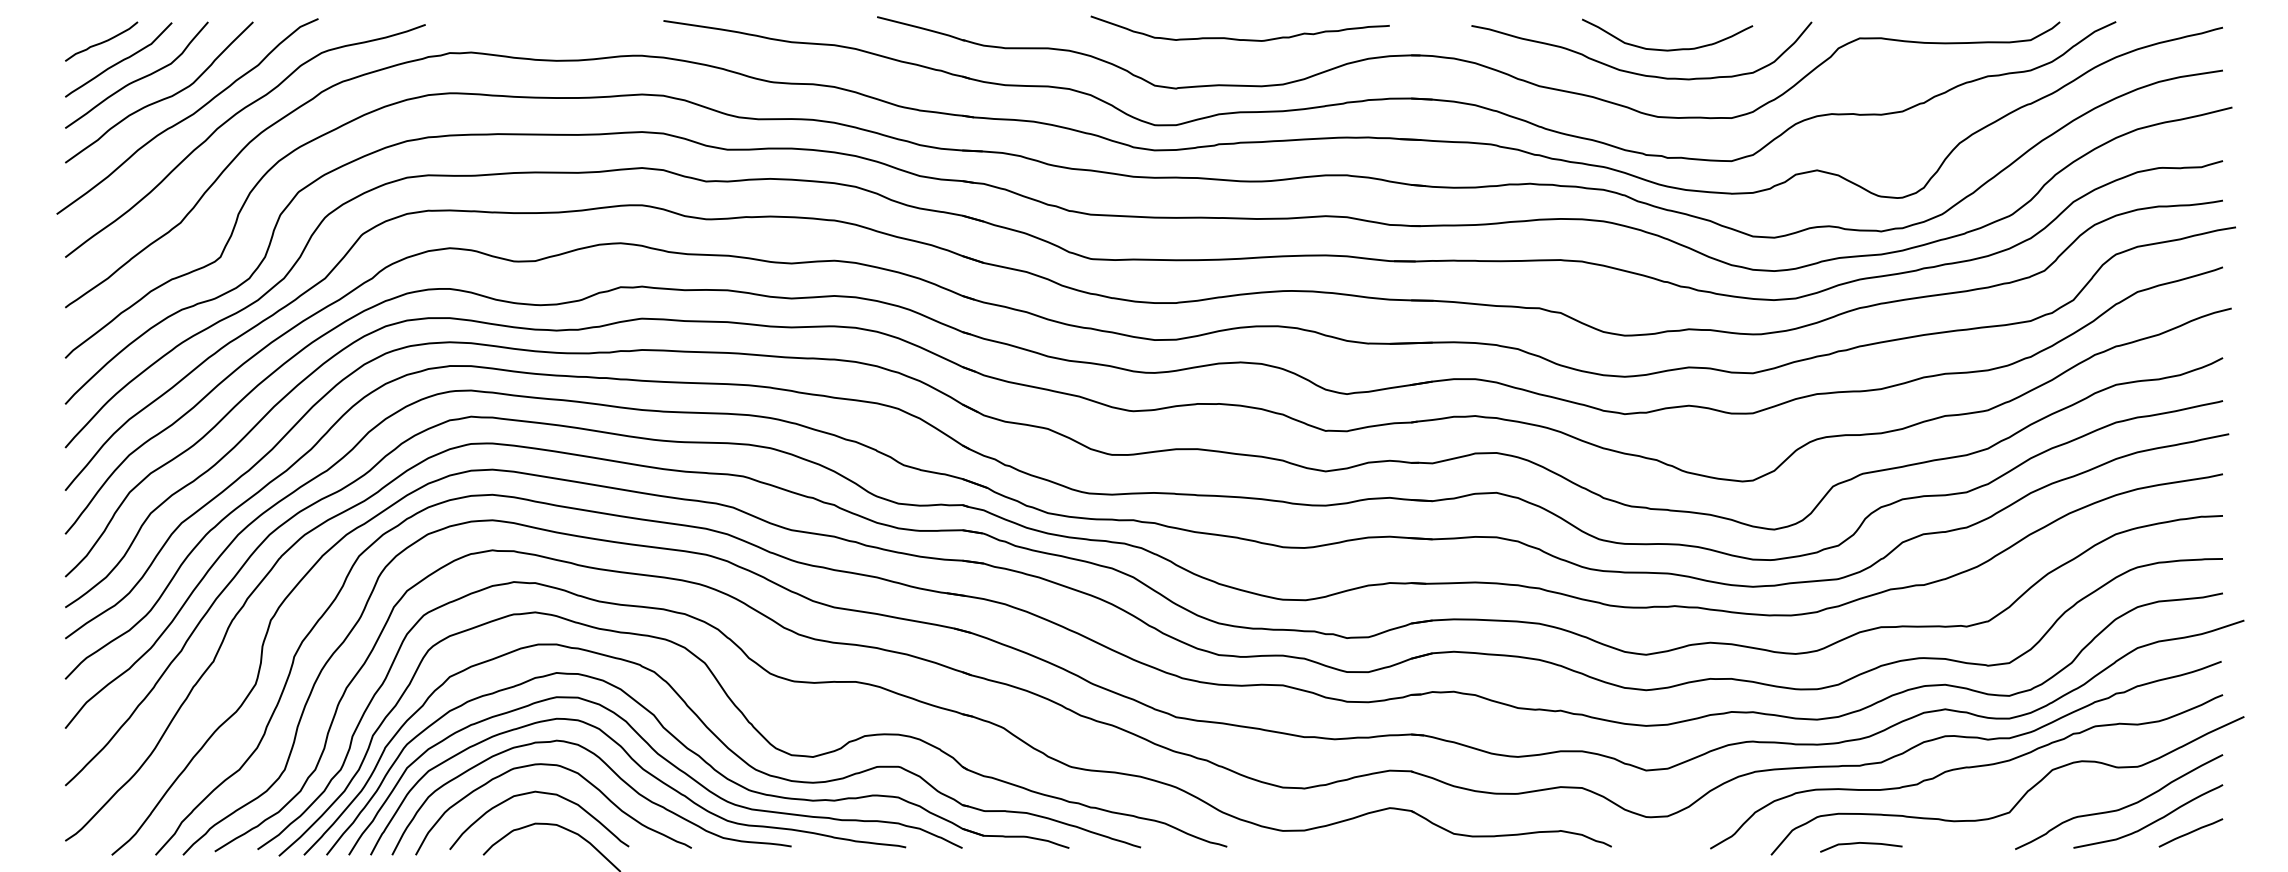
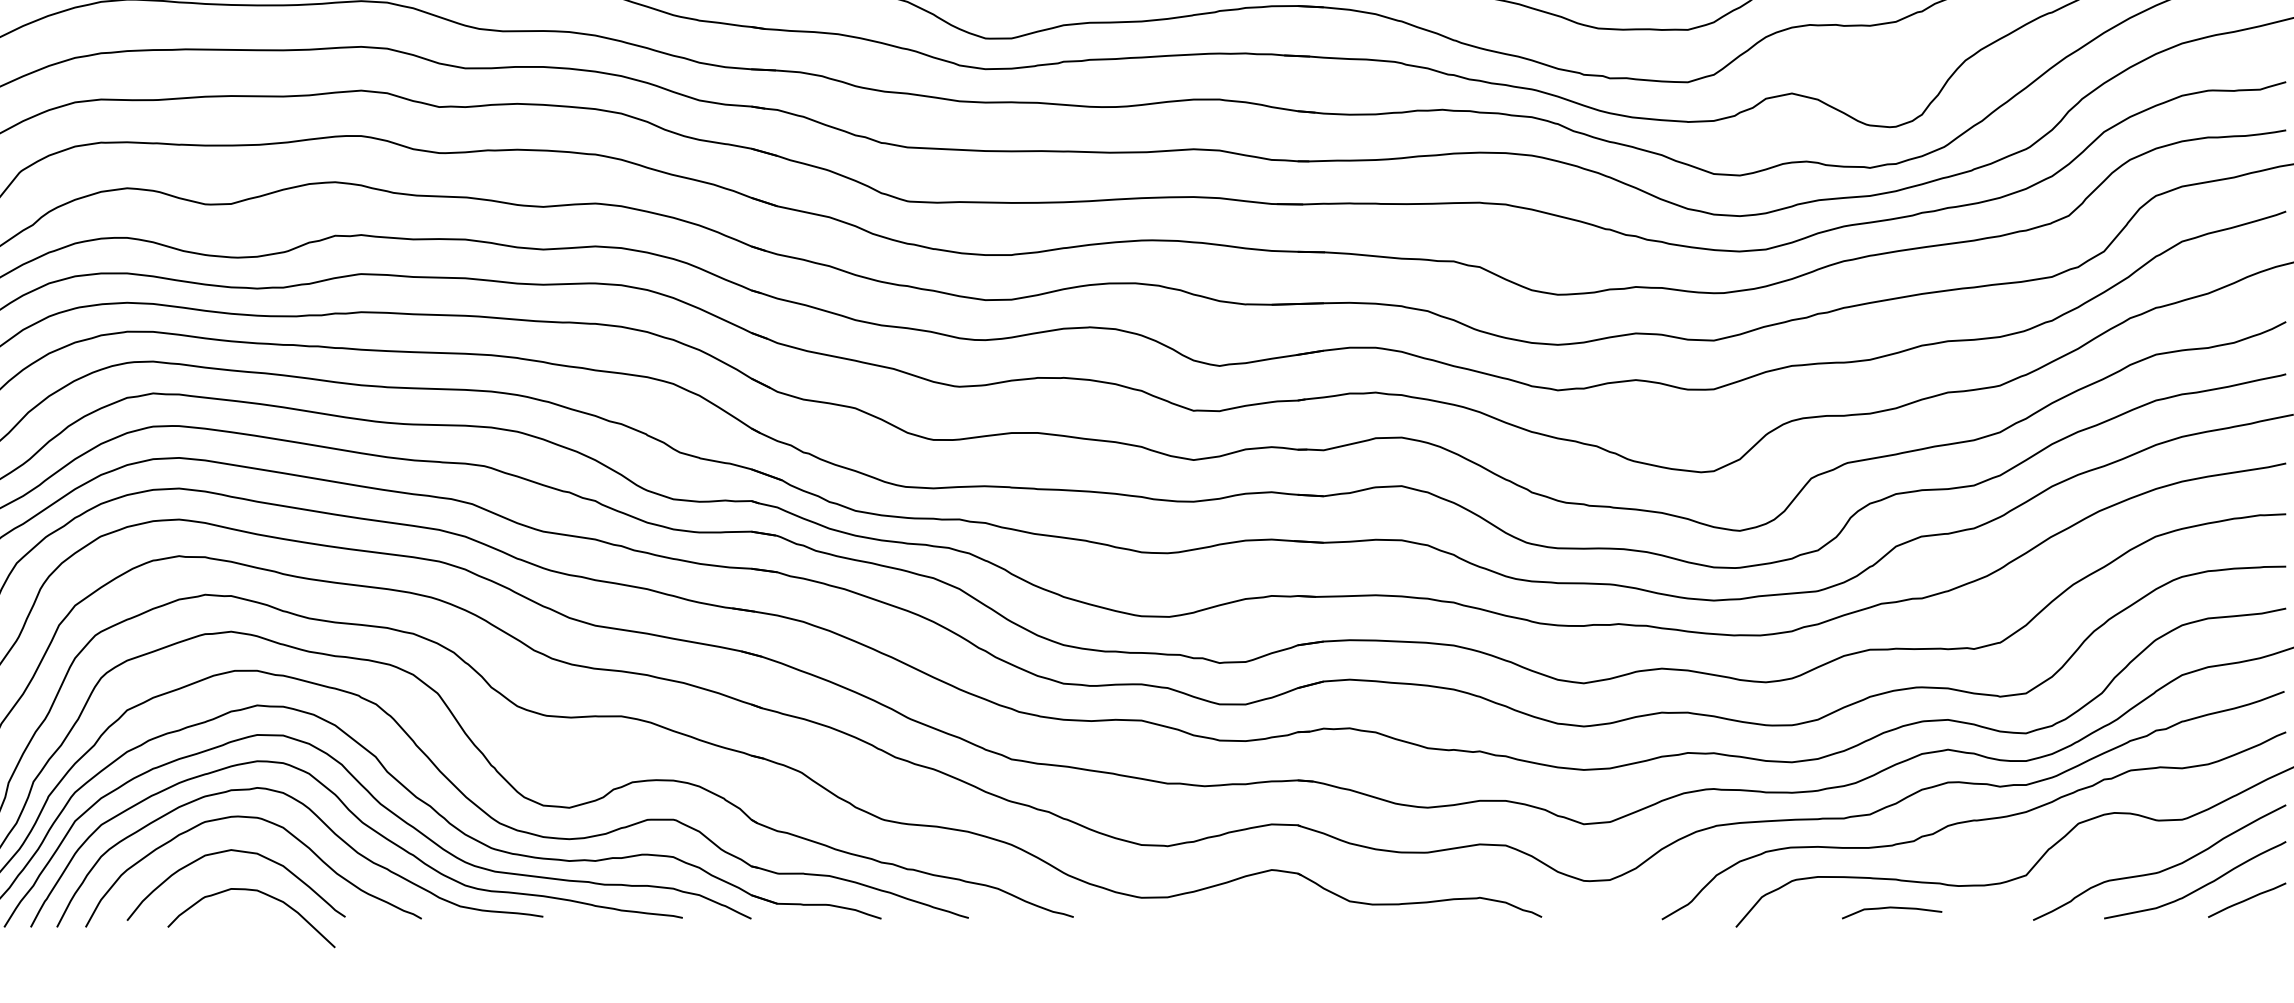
curve: (1861, 843) -> (1892, 908), moved

